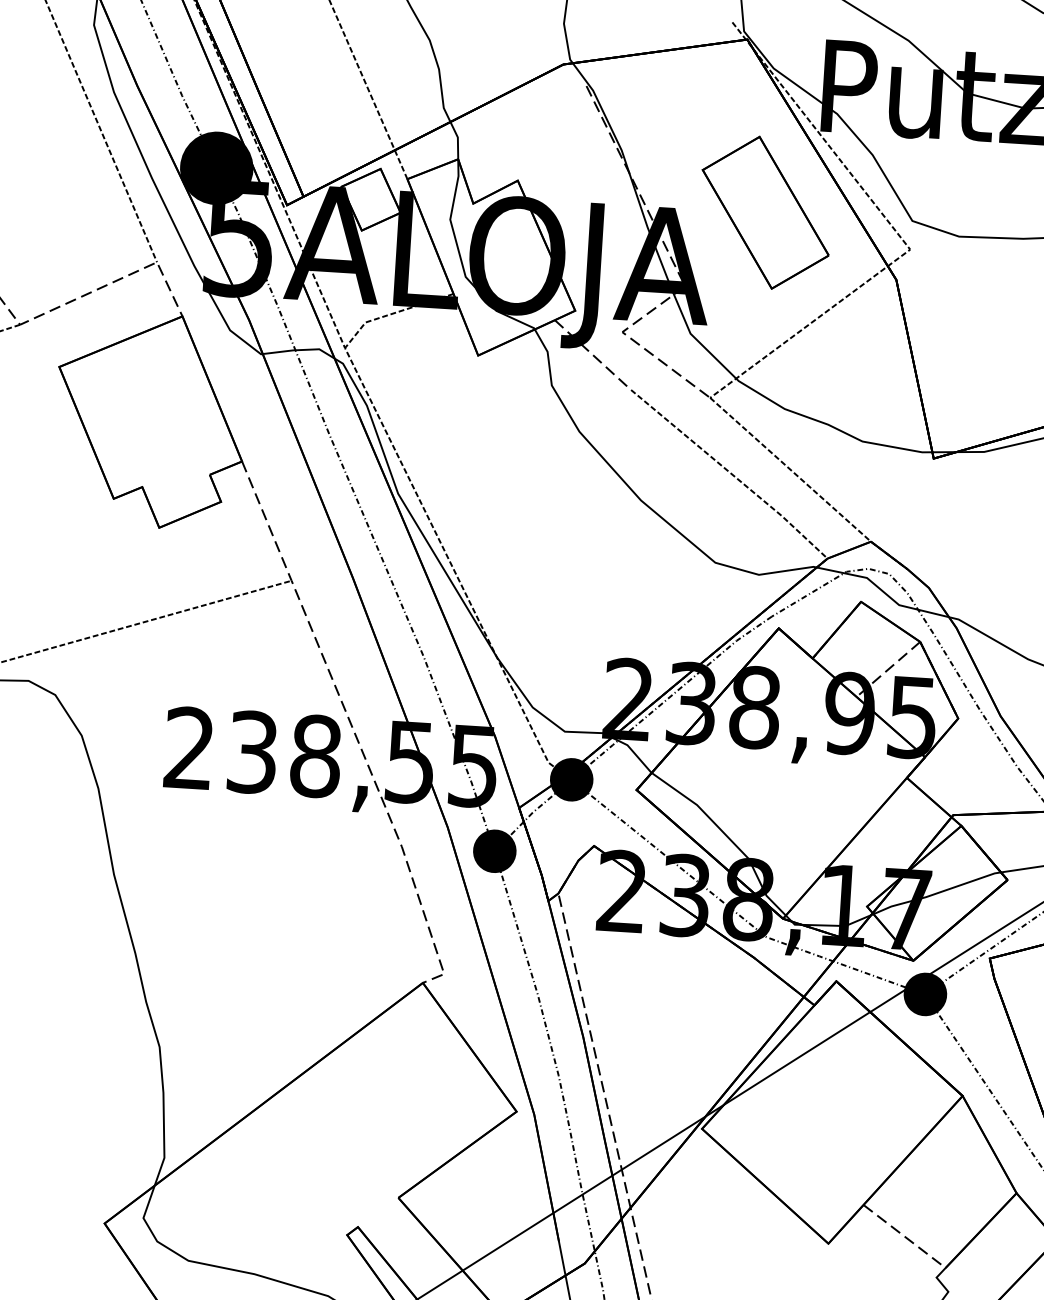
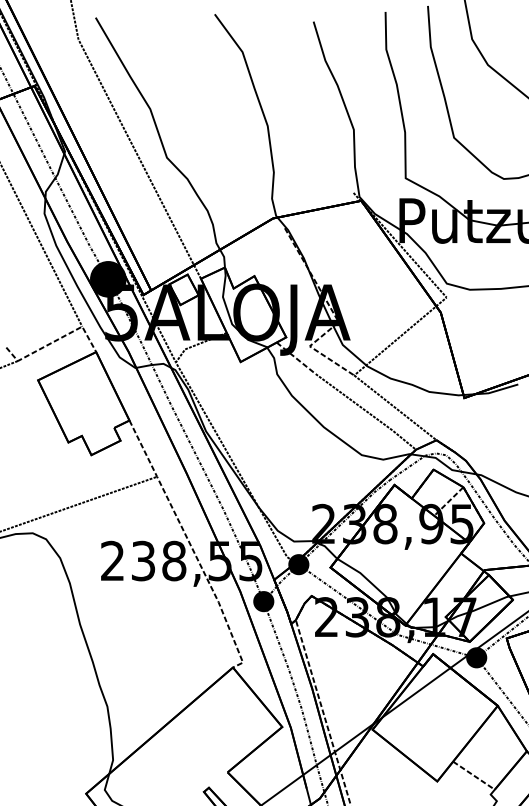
part: (763, 211) -> (374, 283), removed

